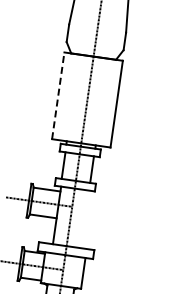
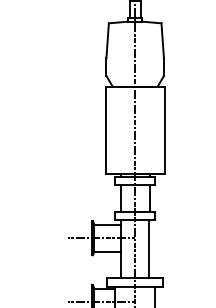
line: (58, 95) -> (105, 130), dashed -> solid
line: (84, 219) -> (149, 248), added

